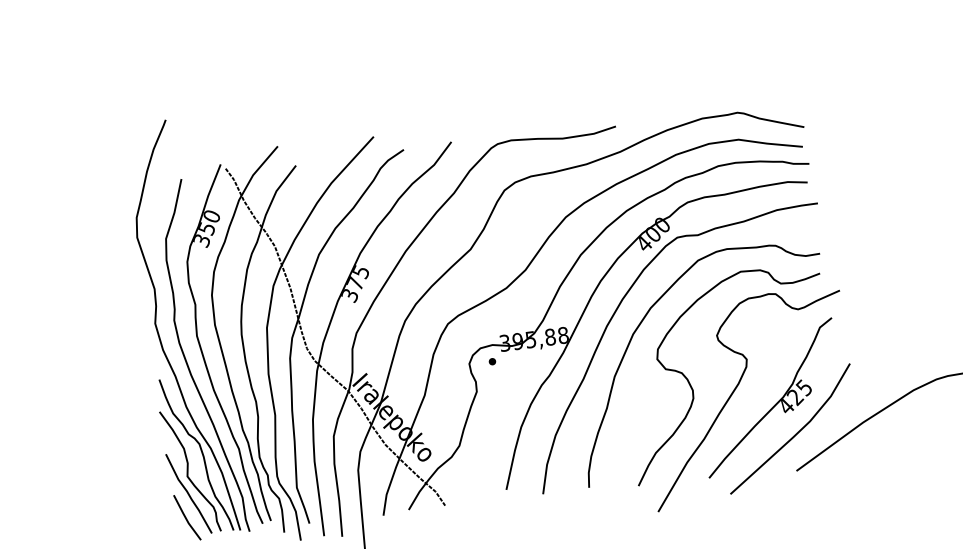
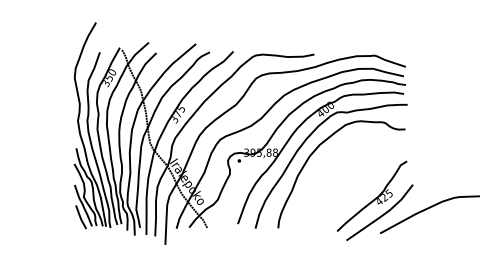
part: (738, 386) -> (357, 188), removed

